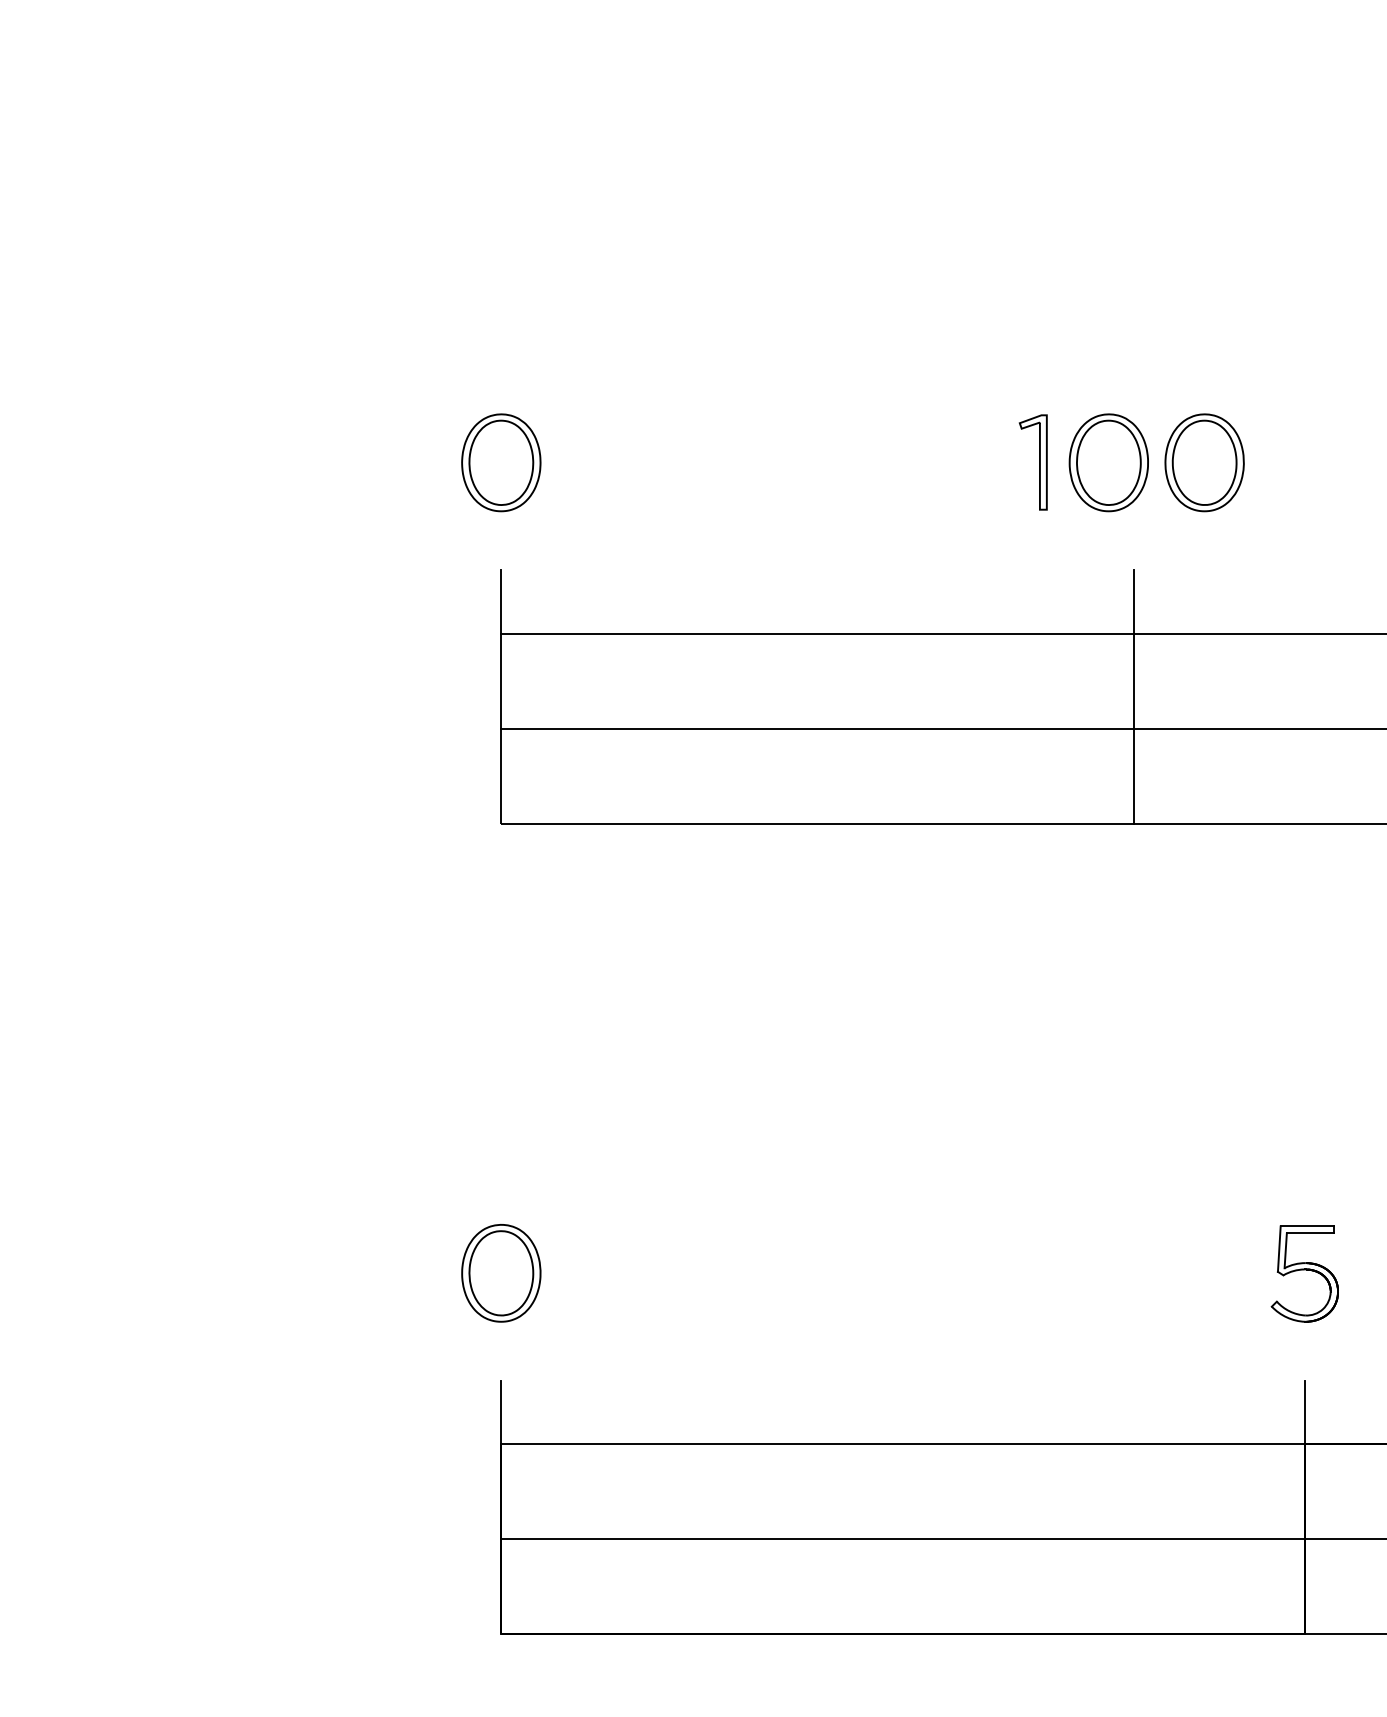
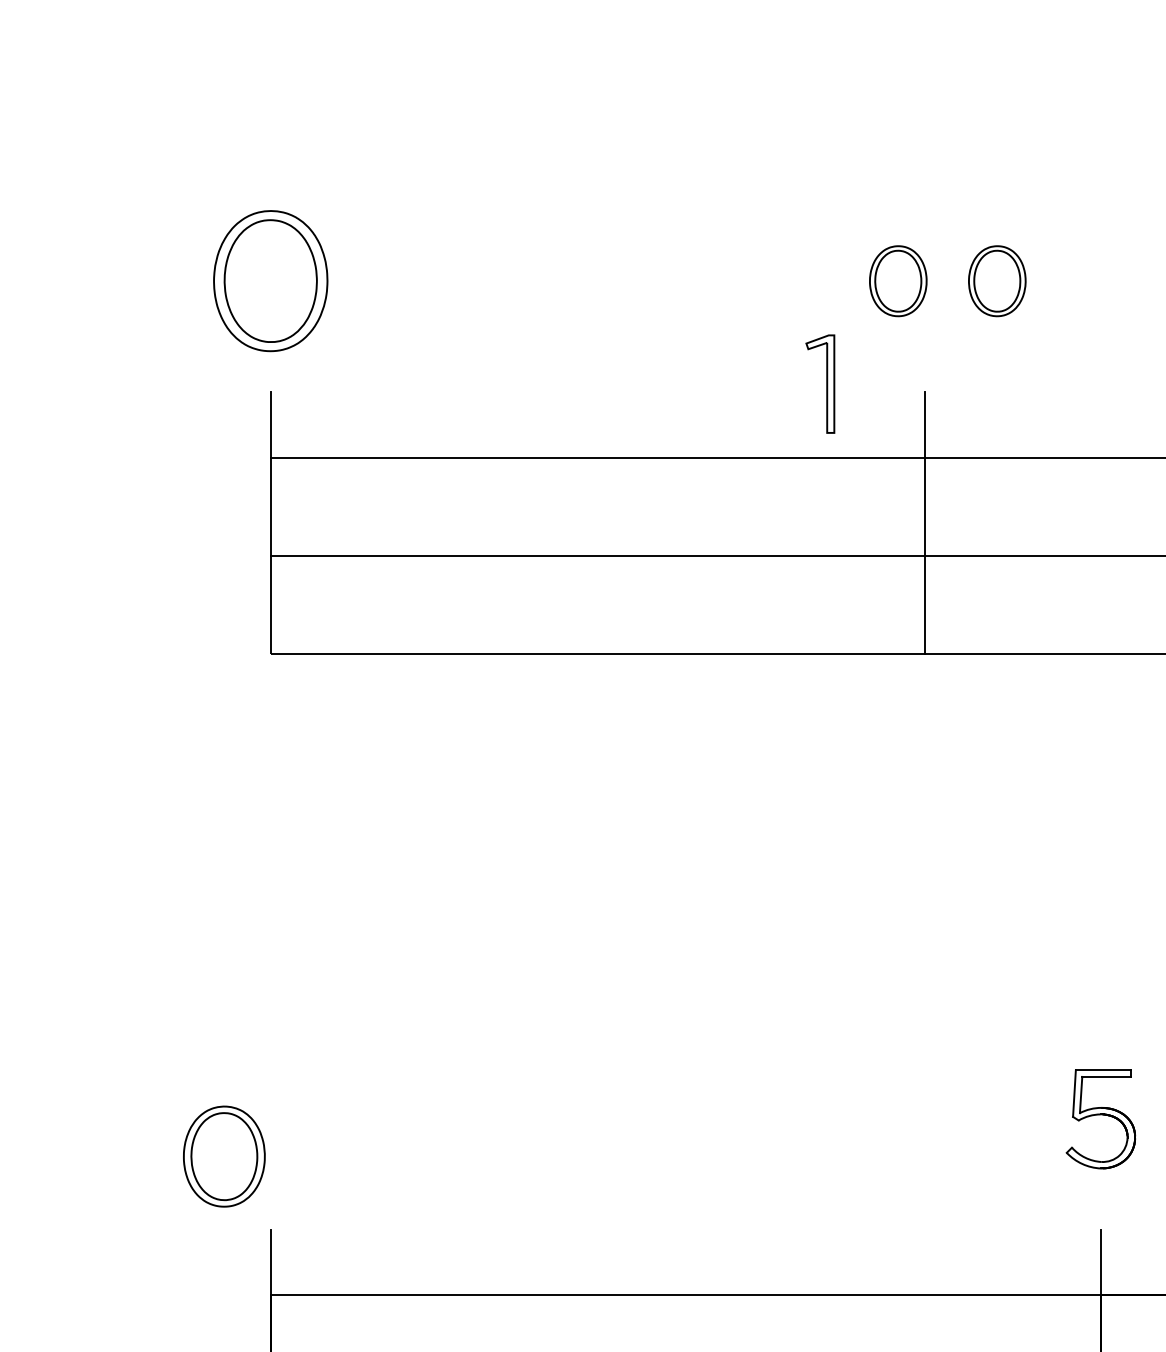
part: (501, 462) -> (270, 280), size x1.4
part: (1039, 462) -> (826, 384), moved
part: (1108, 462) -> (898, 280), size x0.7
part: (1204, 462) -> (997, 280), size x0.7
part: (501, 1273) -> (224, 1156), moved

